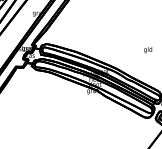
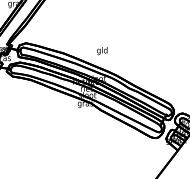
text: (148, 50) -> (102, 51), moved

